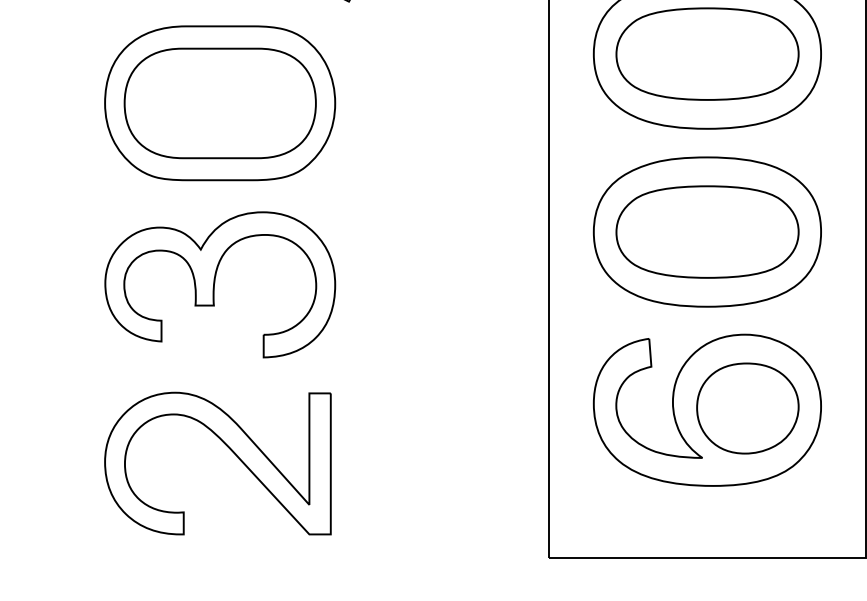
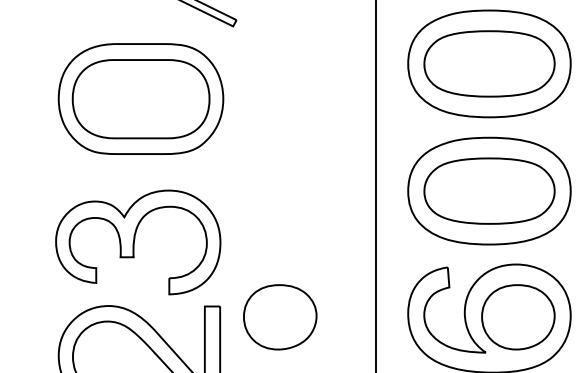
part: (220, 284) -> (138, 242), moved
part: (414, 408) -> (280, 317), added

